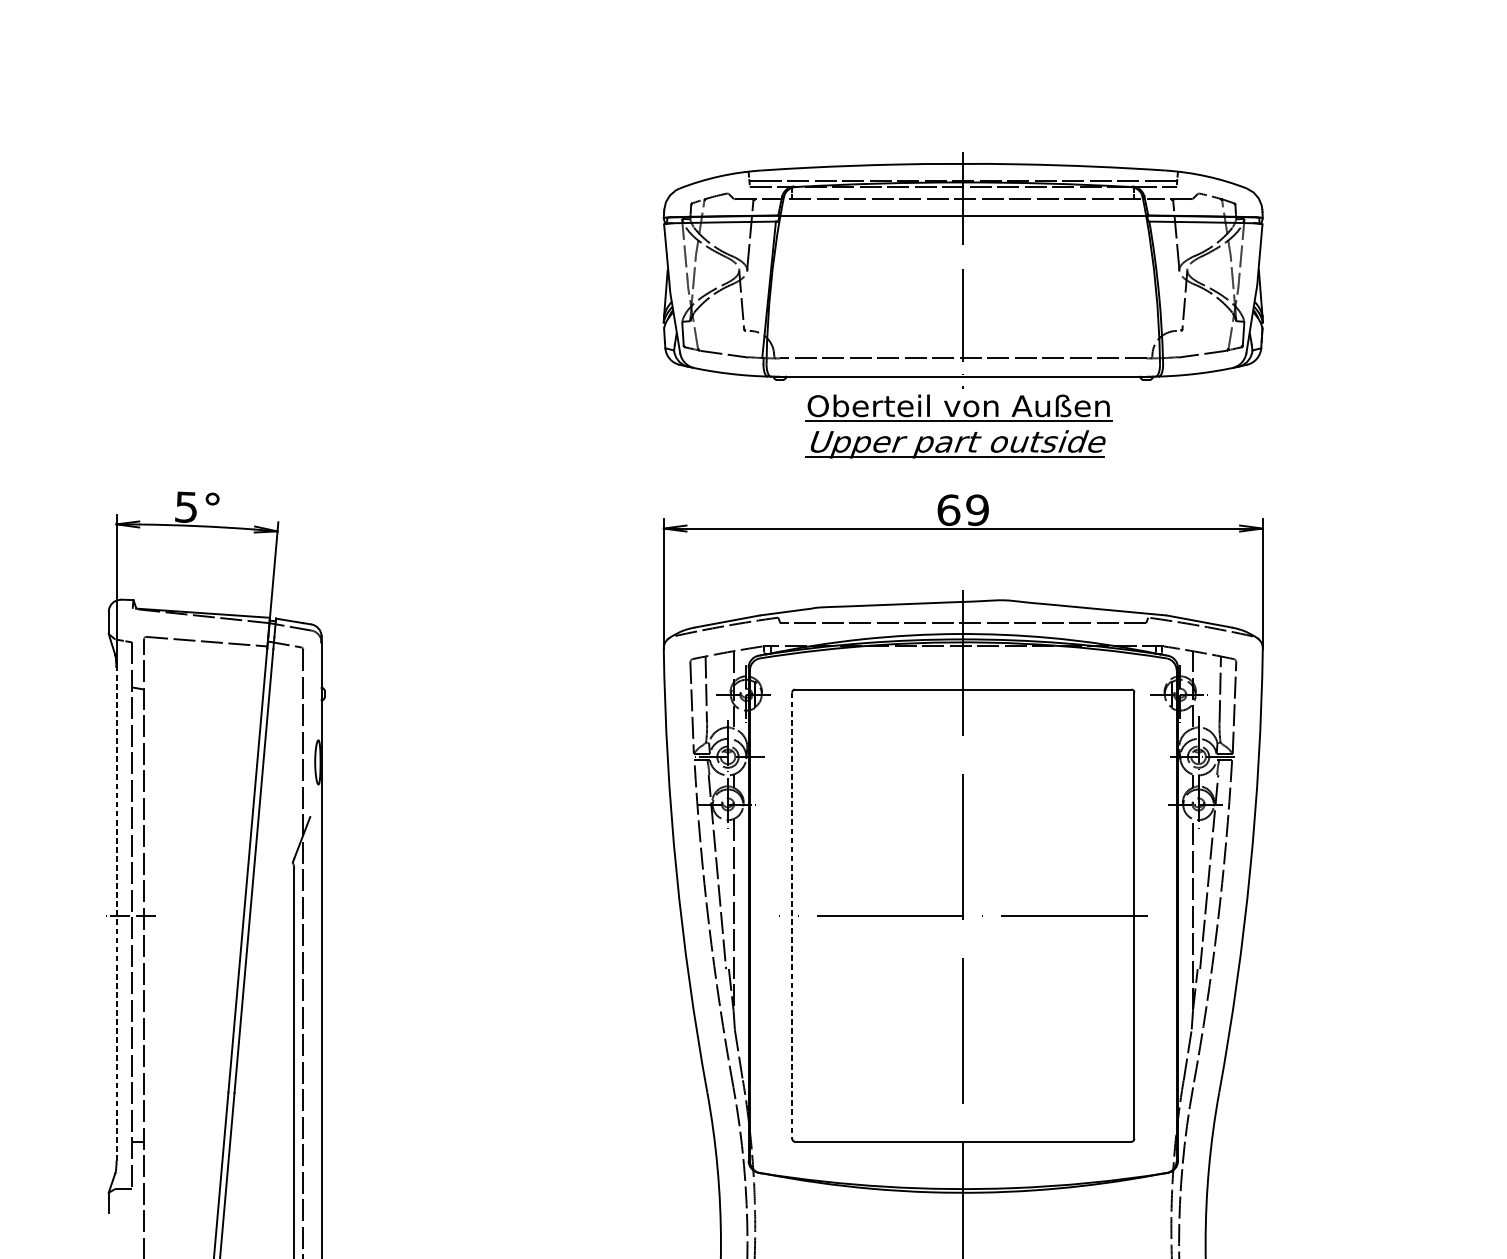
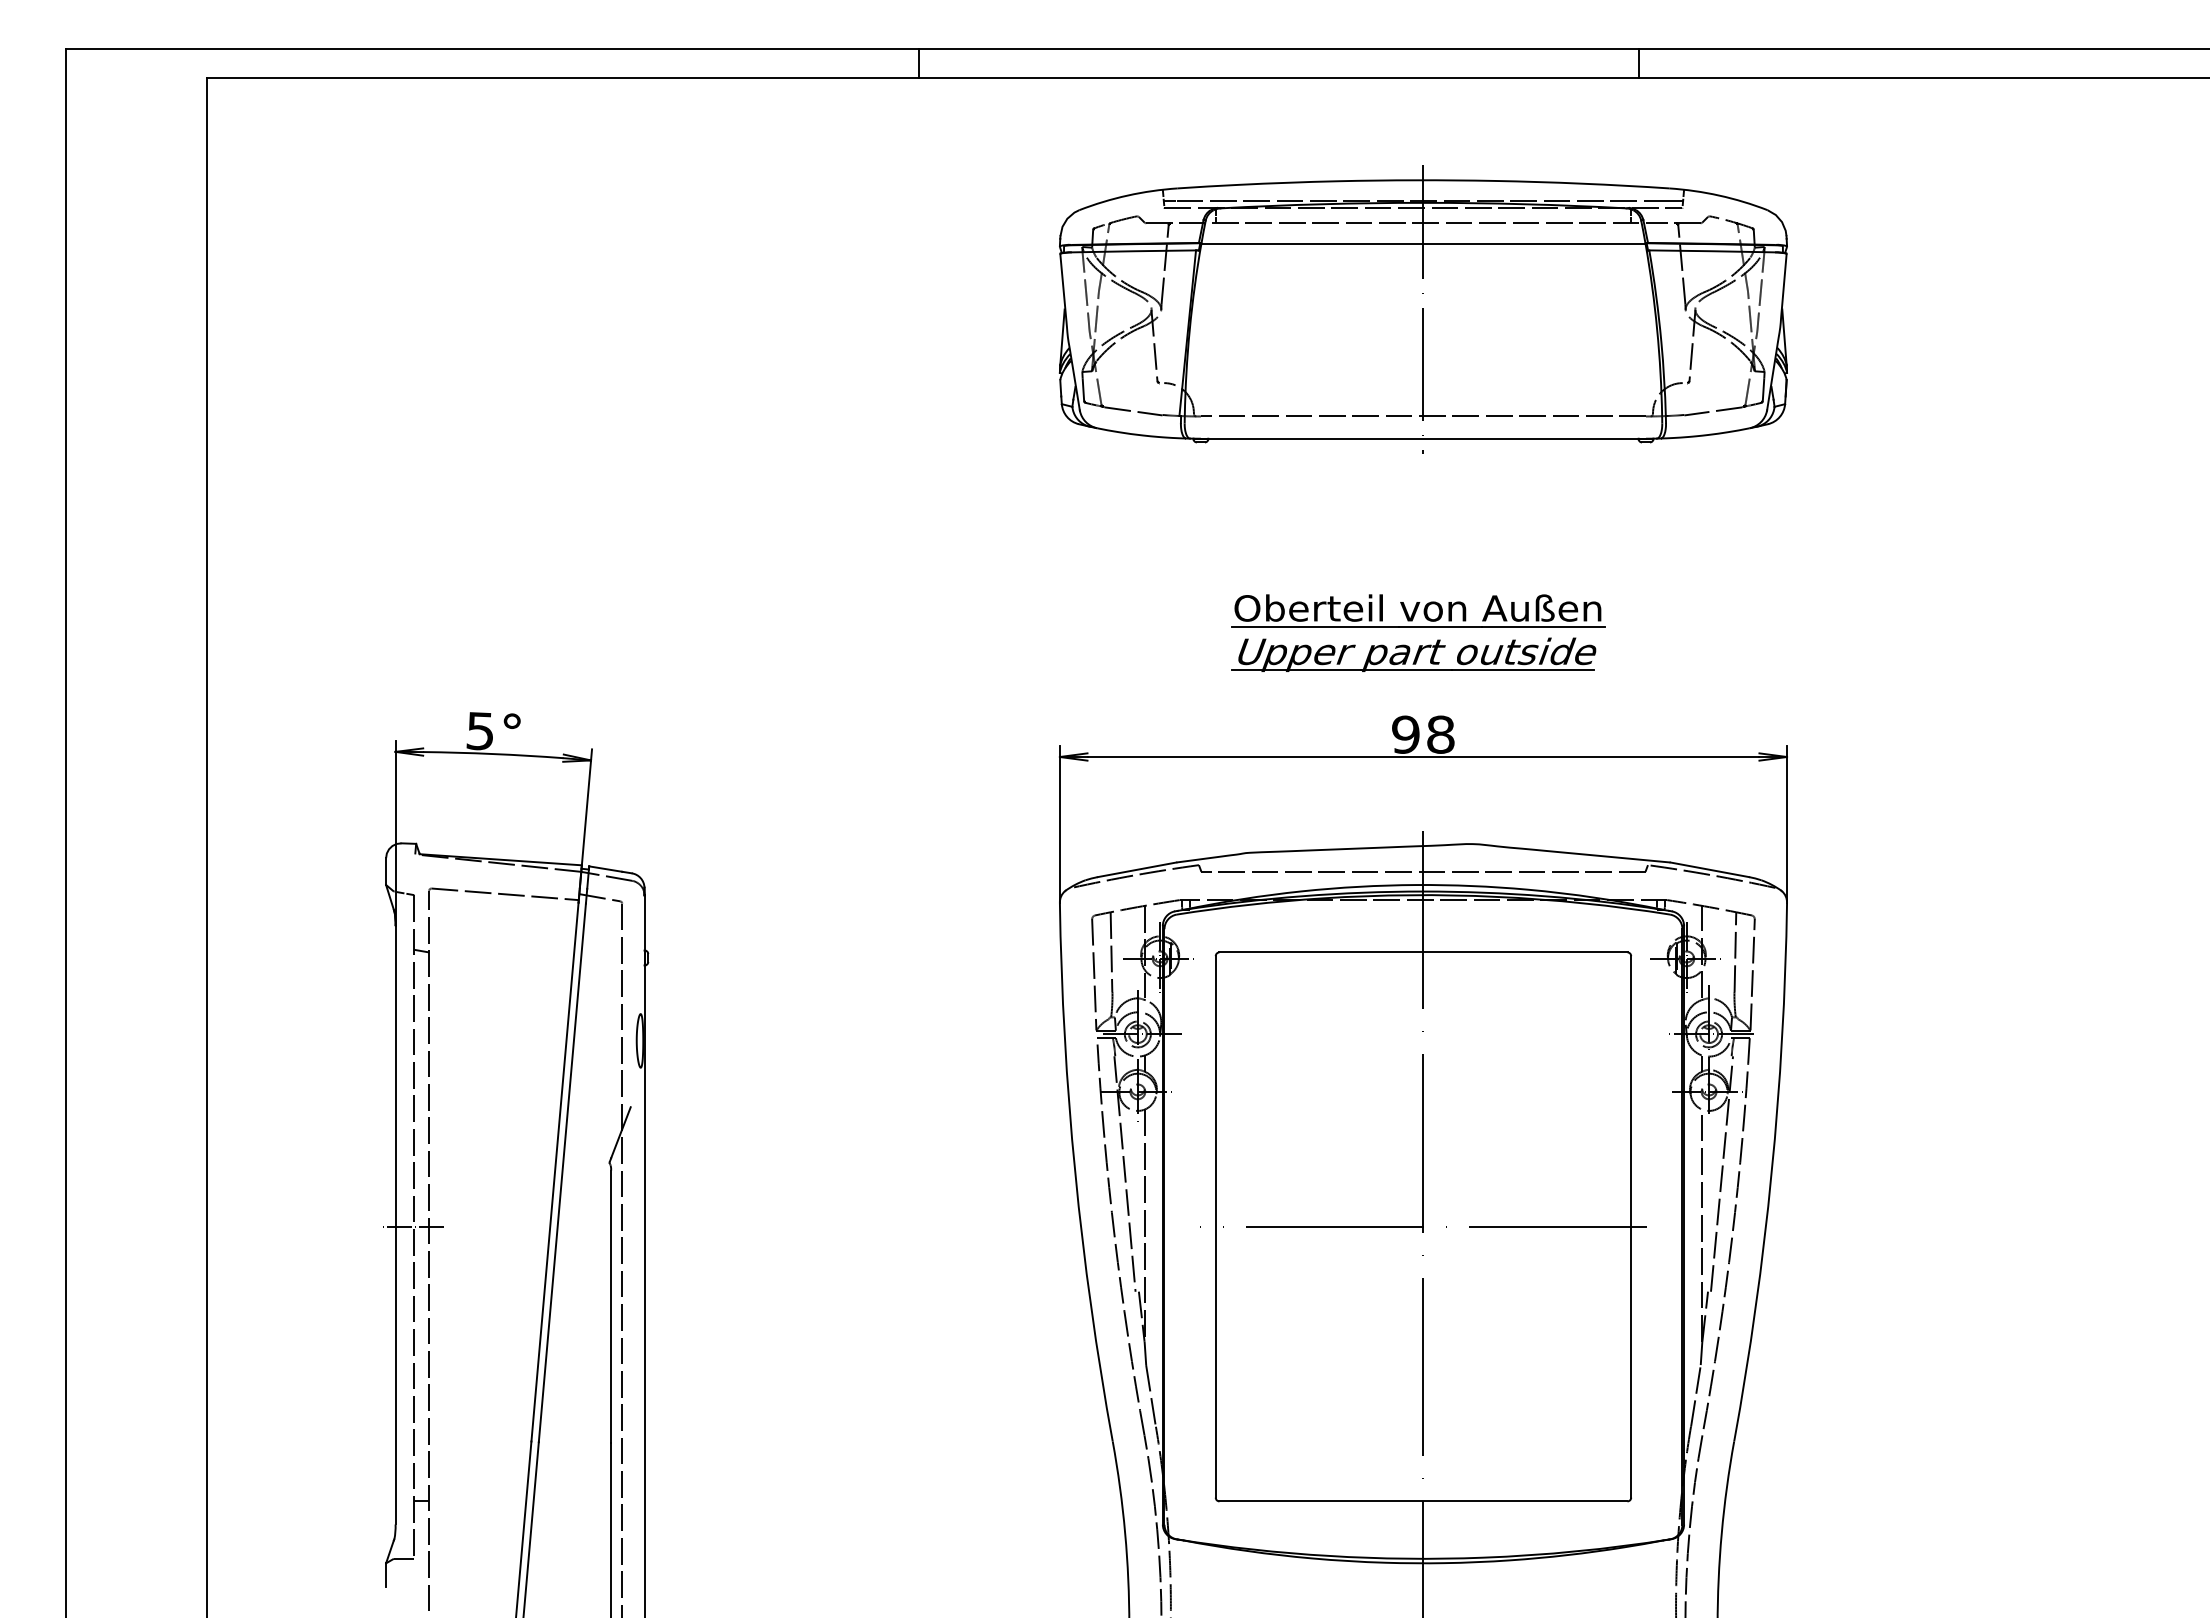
part: (962, 270) -> (1422, 309), moved
text: (963, 510) -> (1423, 734), 69 -> 98
line: (116, 913) -> (395, 1224), dashed -> solid
line: (791, 915) -> (1215, 1226), dashed -> solid

